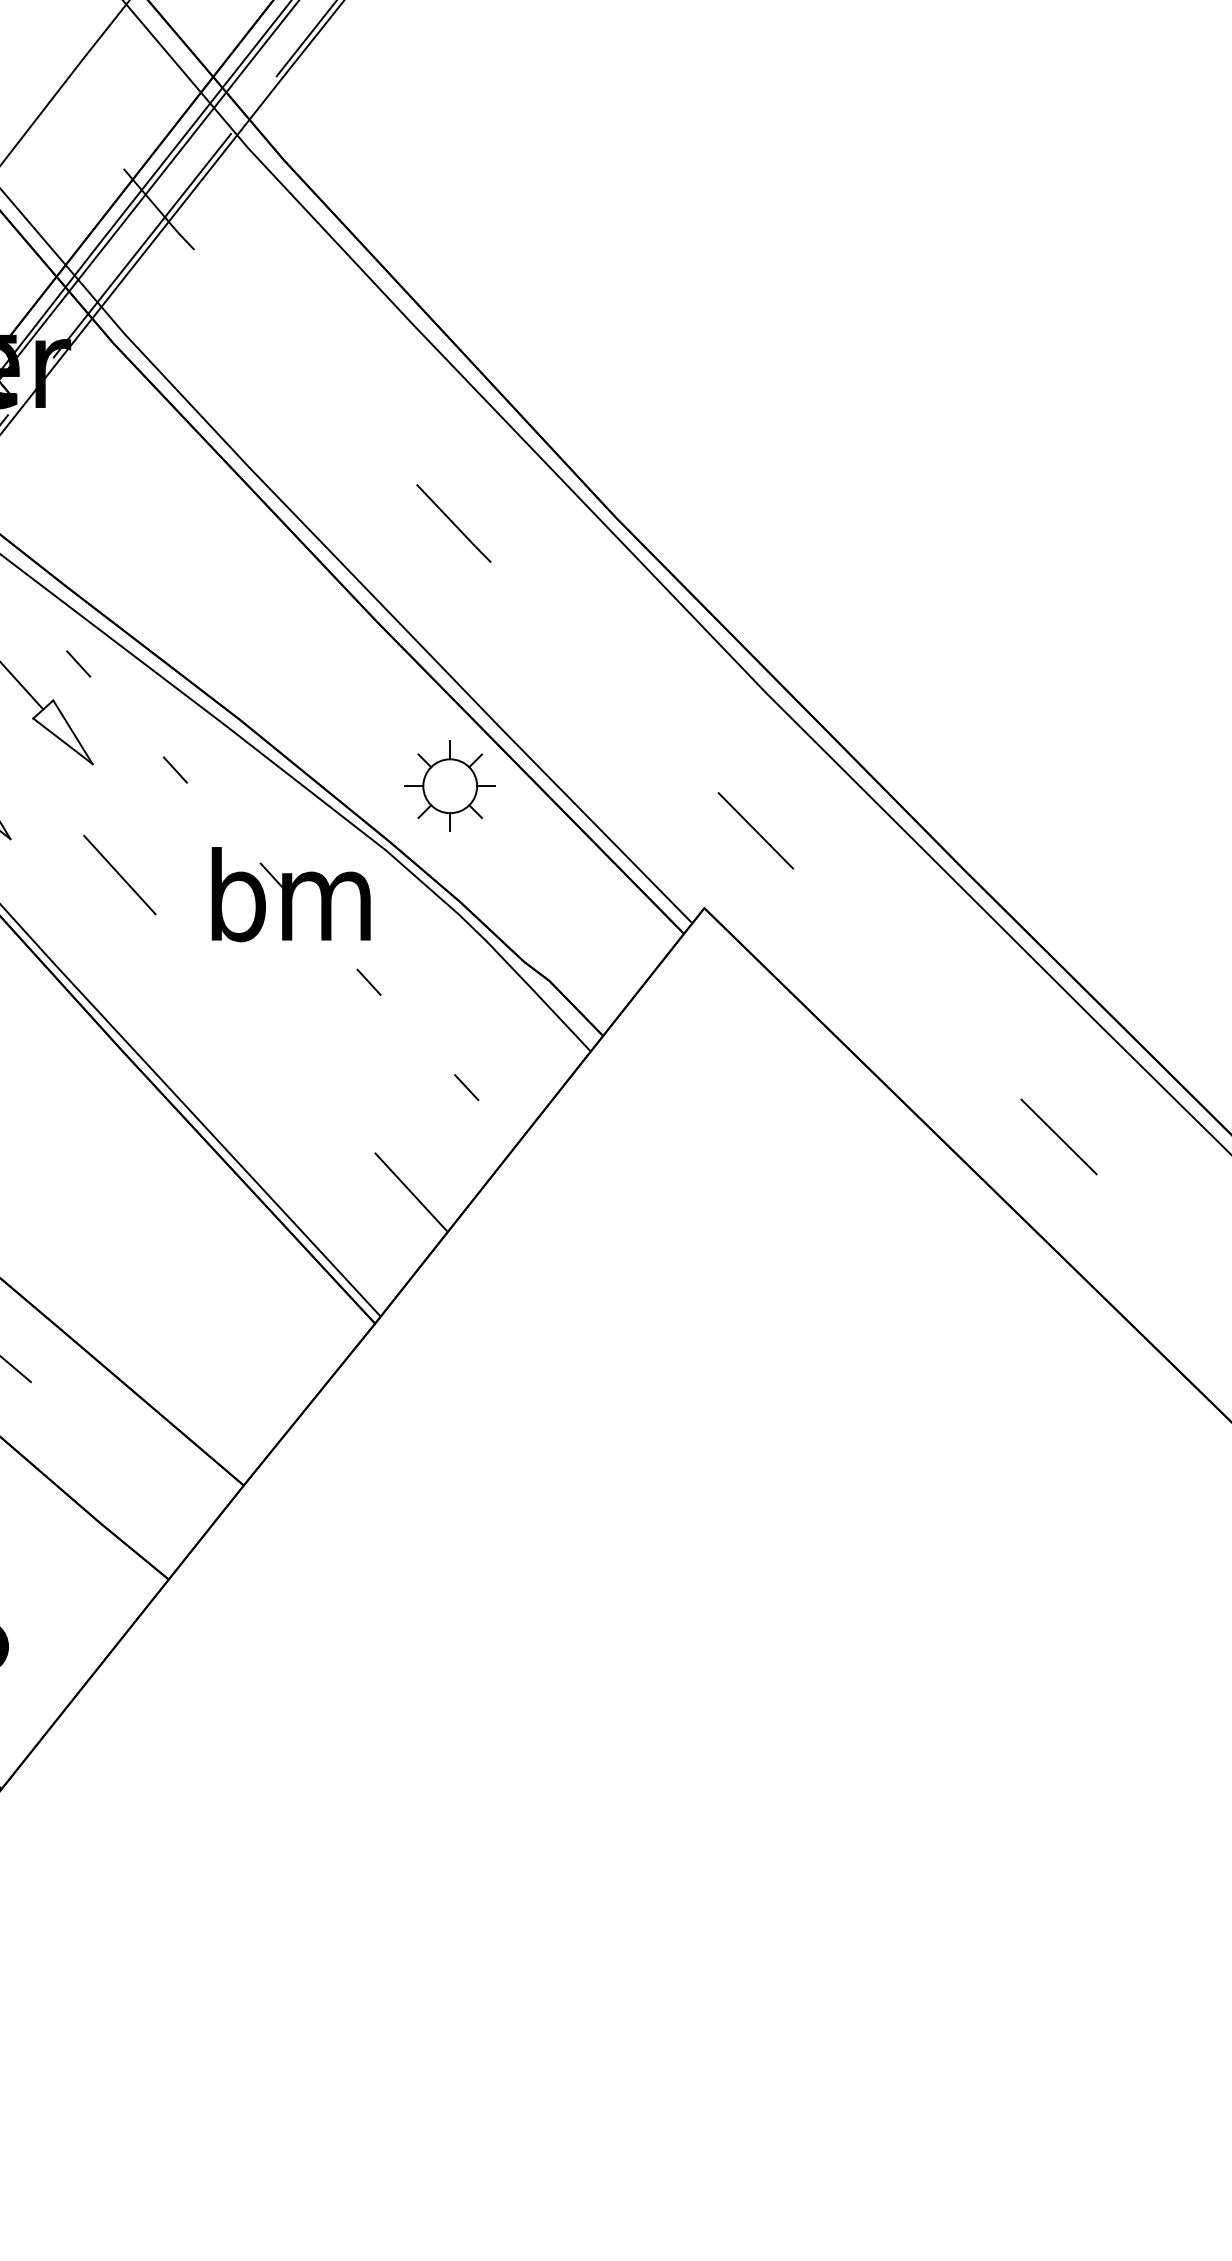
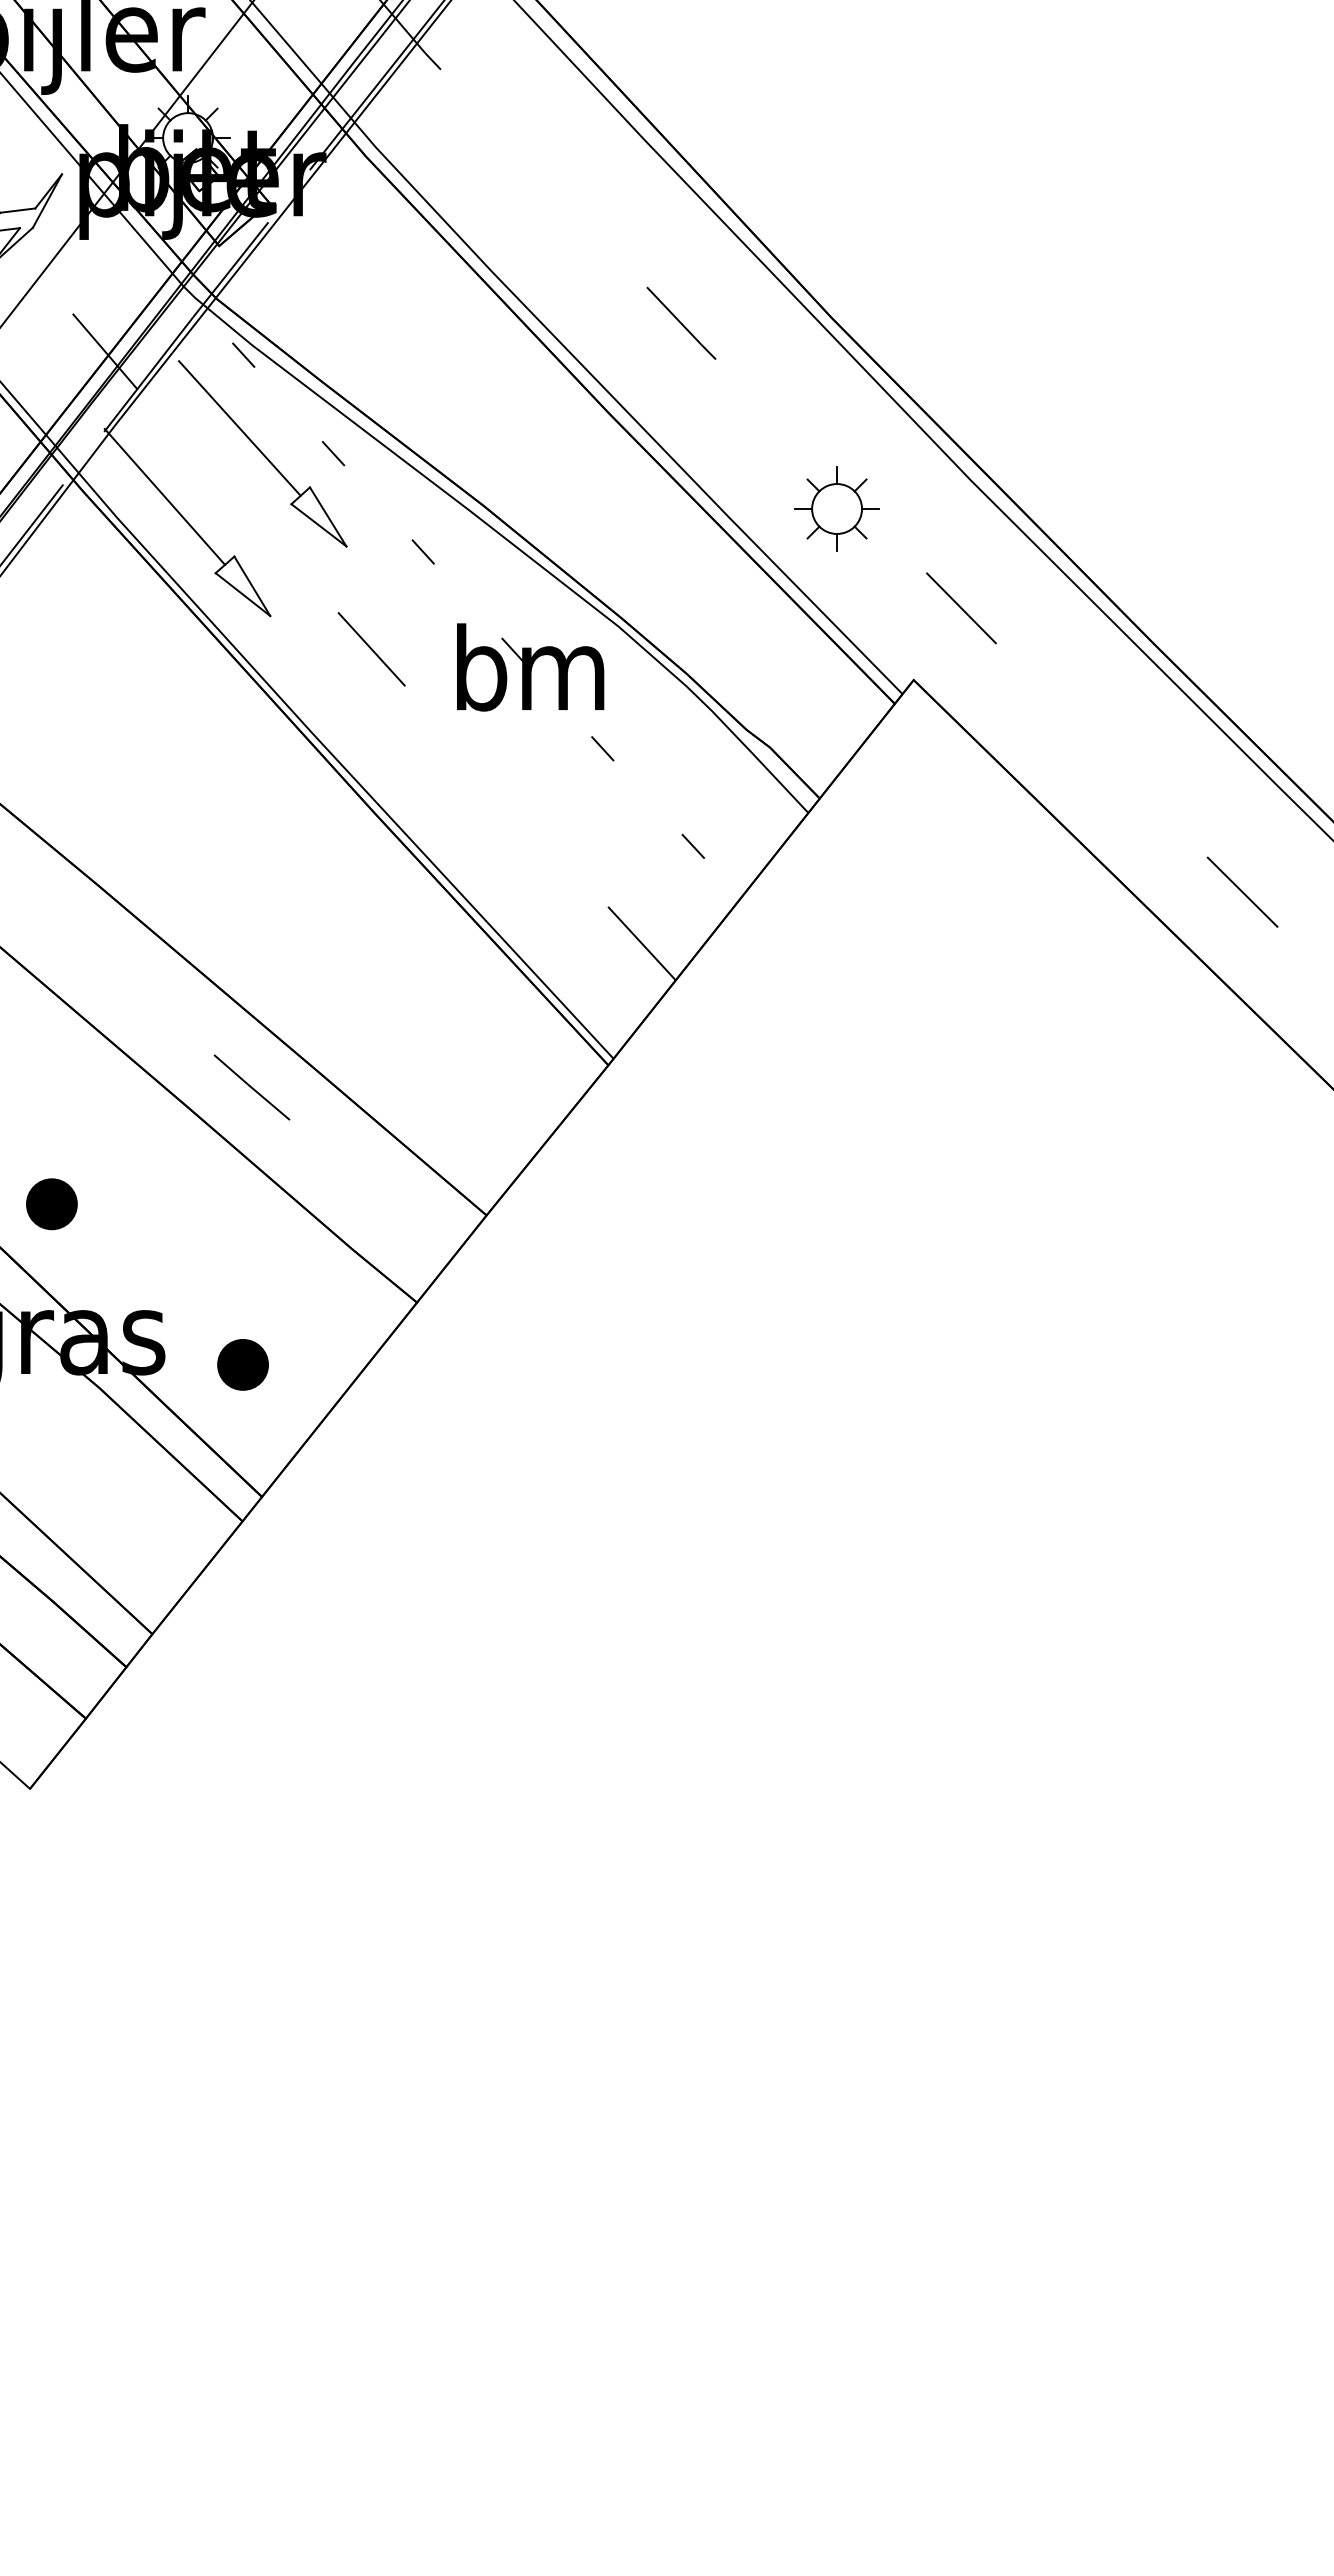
part: (449, 785) -> (836, 508), moved

